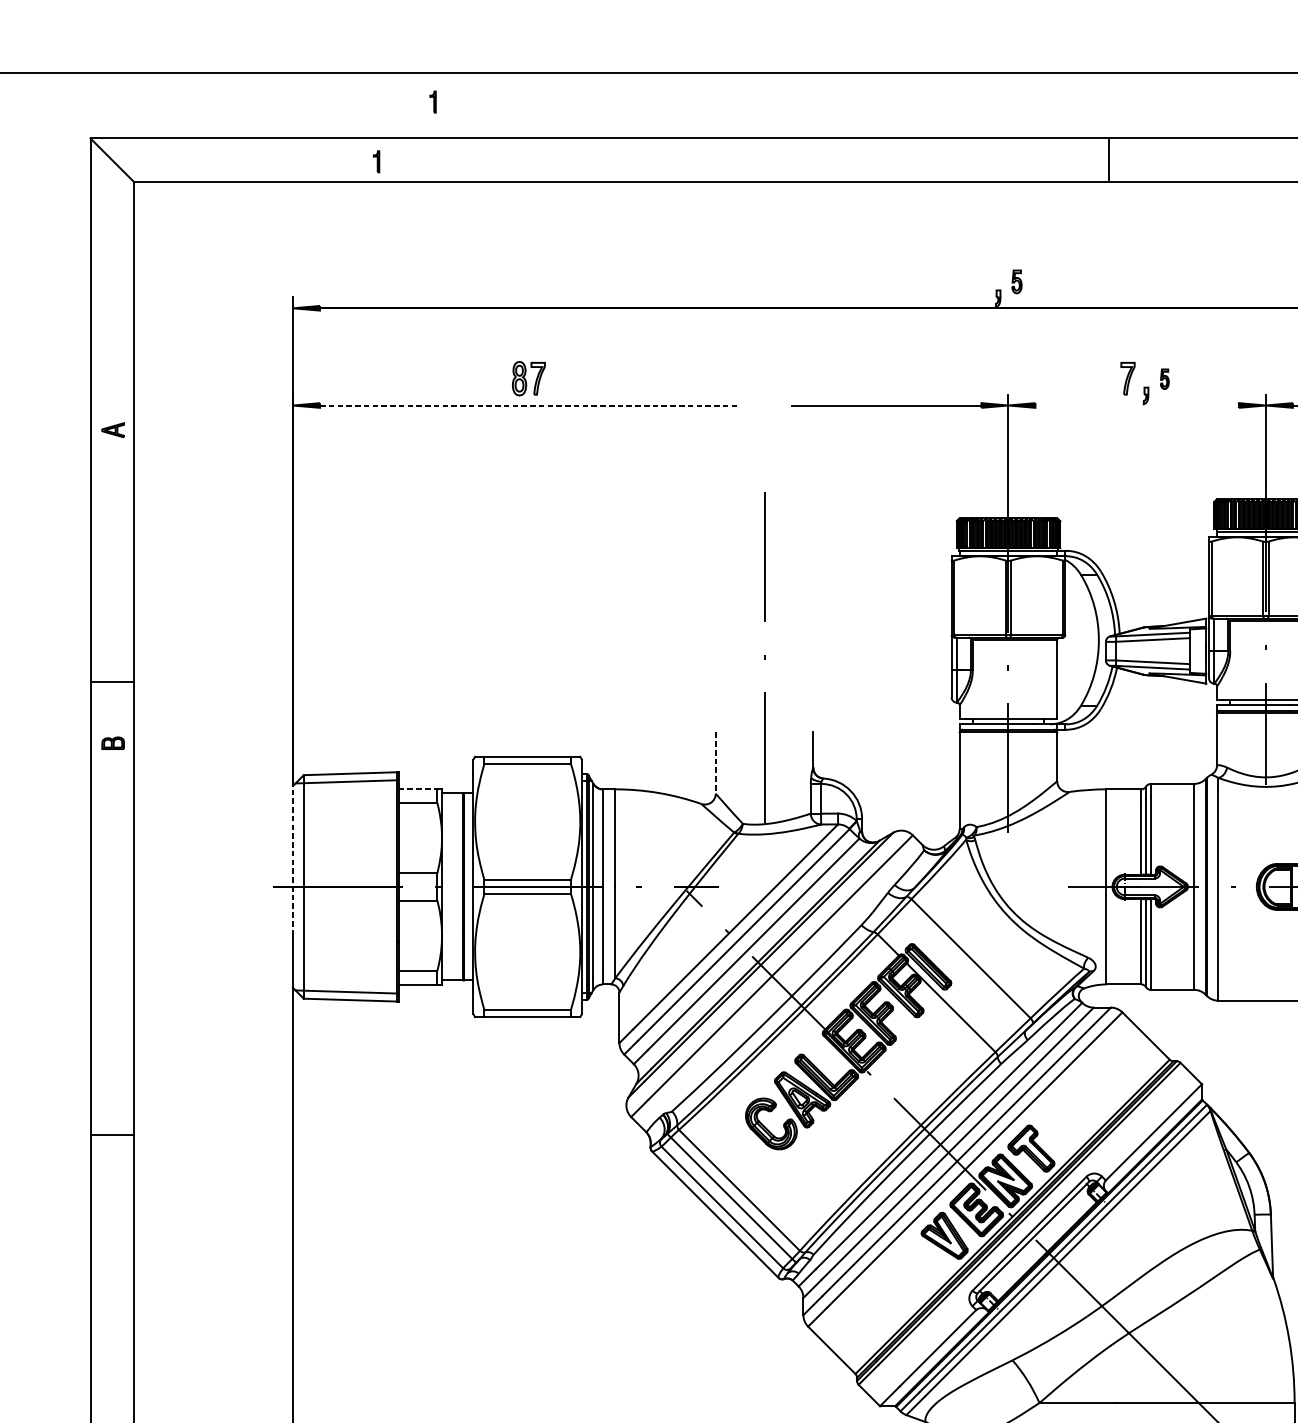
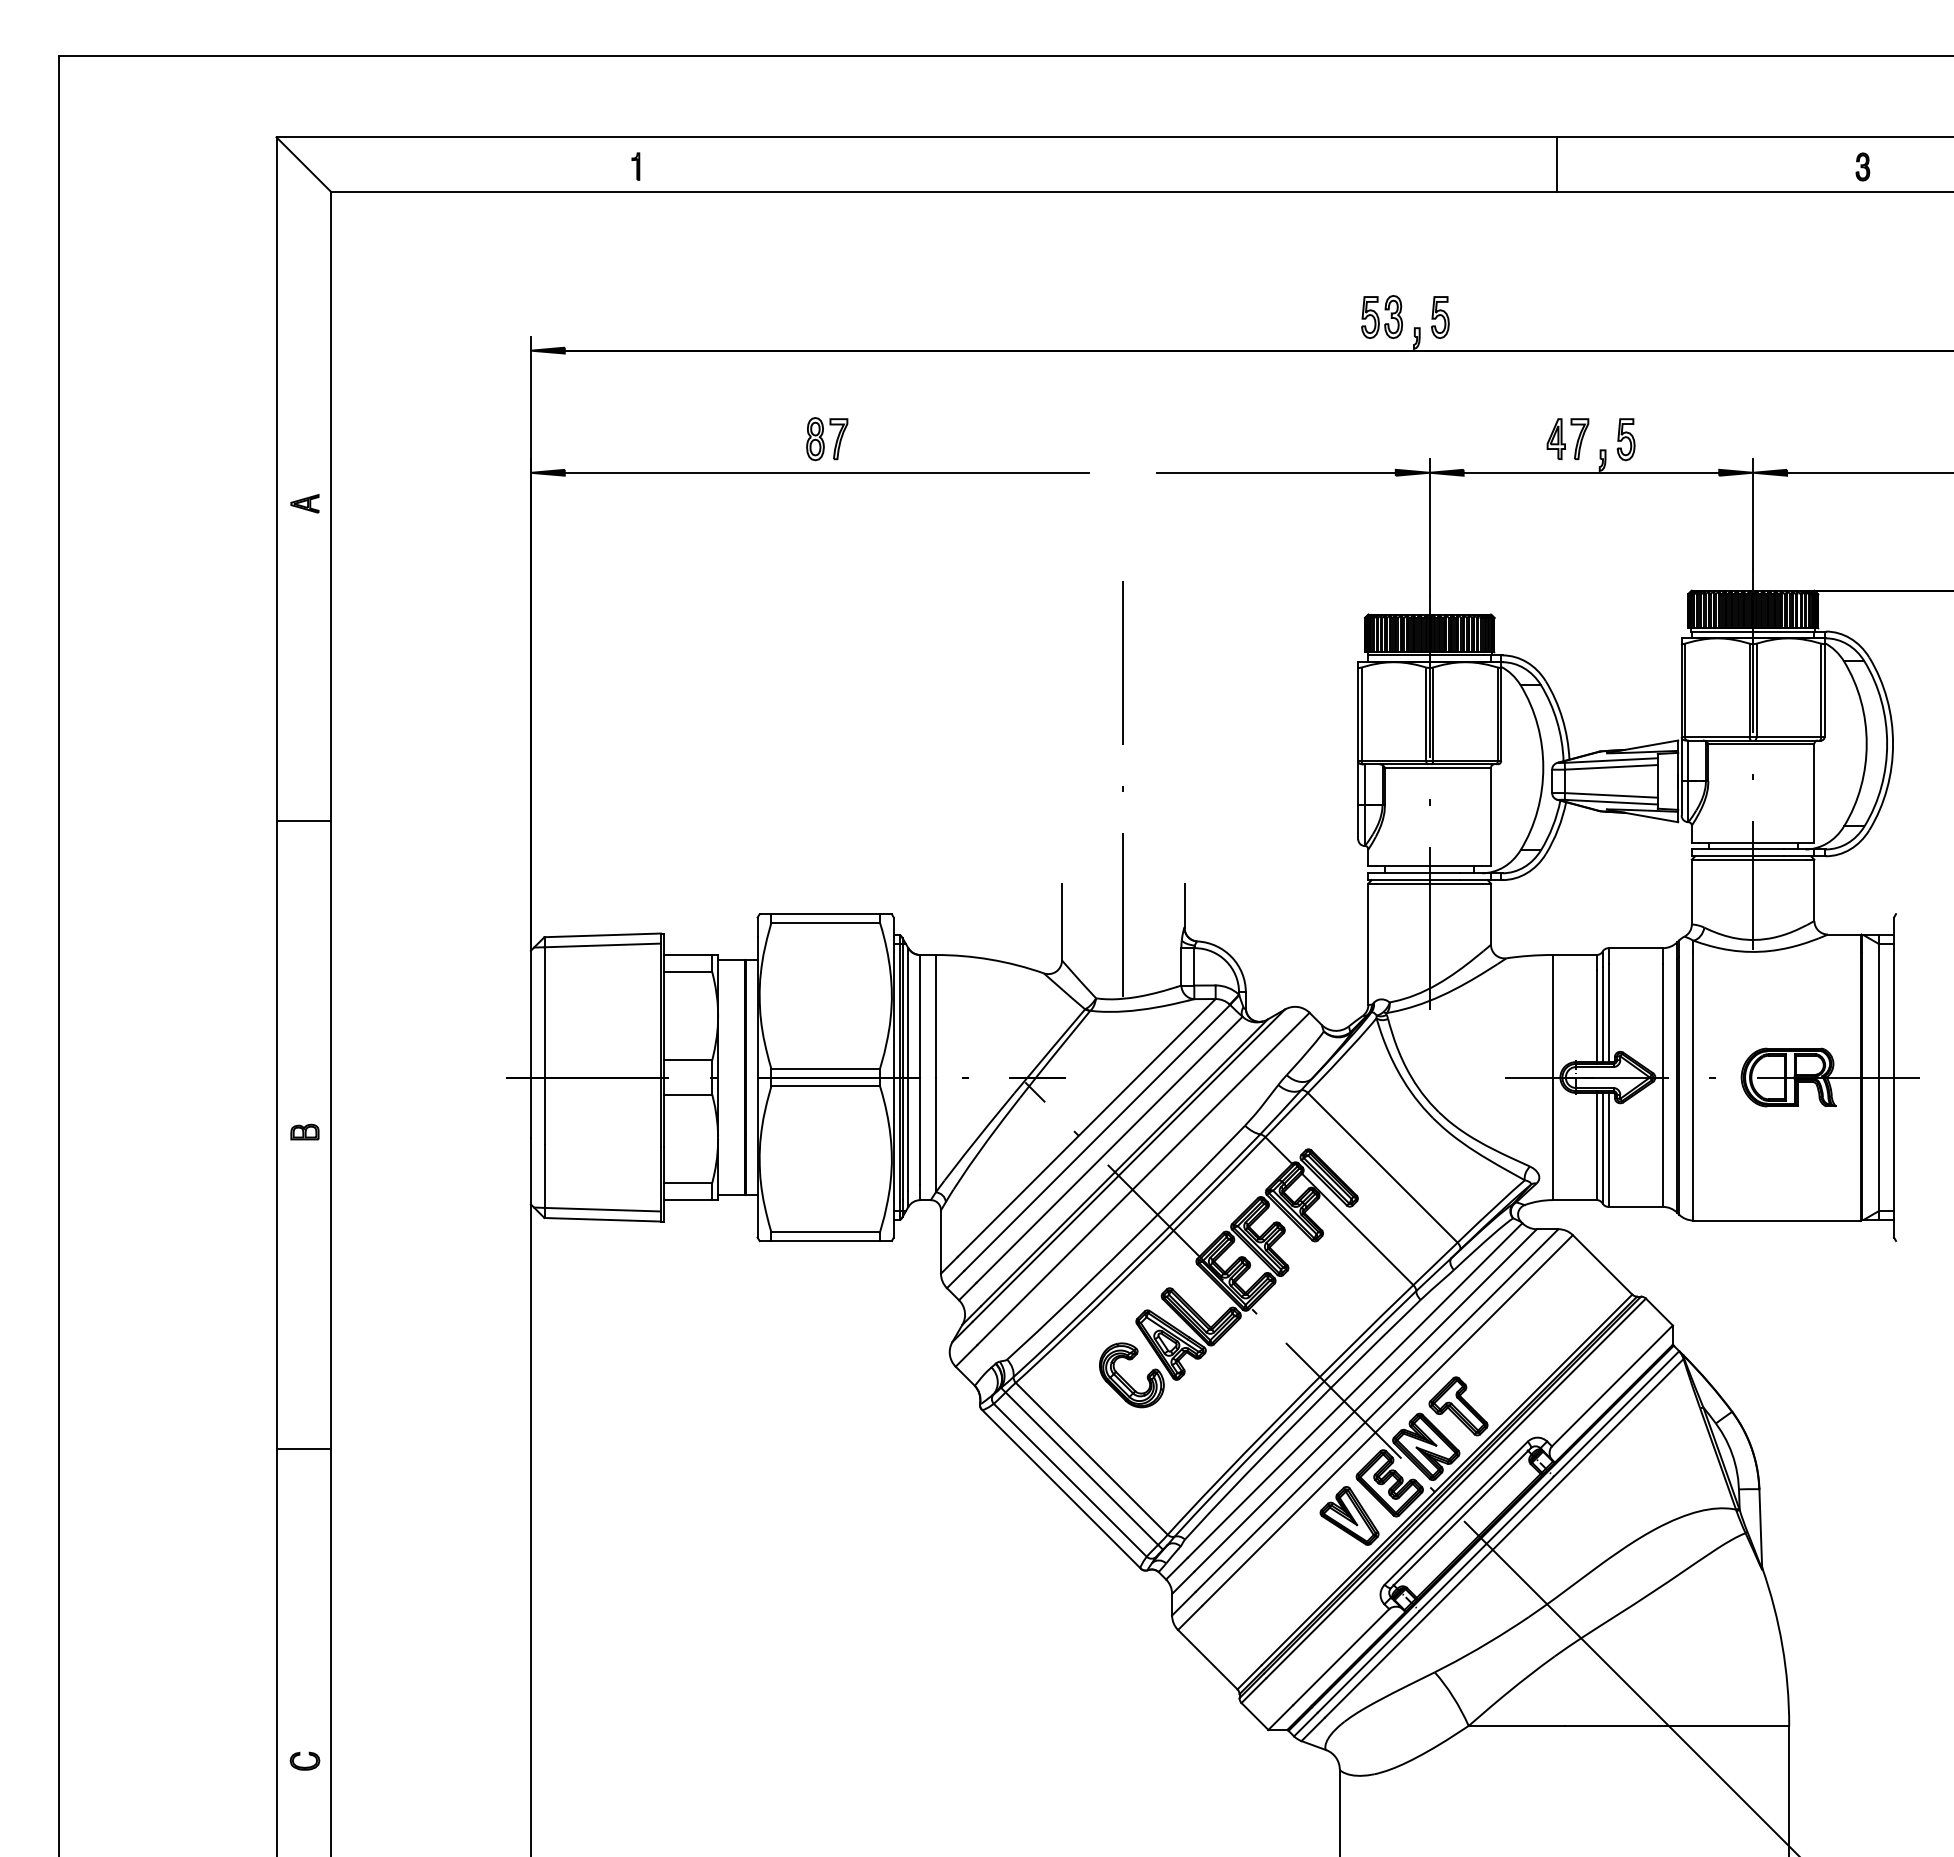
part: (432, 102) -> (706, 91), removed
part: (970, 281) -> (1381, 317), added
part: (1017, 281) -> (1440, 317), size x1.43
part: (1108, 378) -> (1555, 438), added
part: (1164, 379) -> (1625, 439), size x1.67
line: (529, 405) -> (827, 472), dashed -> solid
line: (1137, 405) -> (1591, 472), added
part: (112, 742) -> (304, 1131), moved
line: (716, 763) -> (1062, 922), dashed -> solid
line: (418, 789) -> (688, 955), dashed -> solid
line: (292, 860) -> (530, 1044), dashed -> solid
line: (112, 1135) -> (303, 1449), moved

